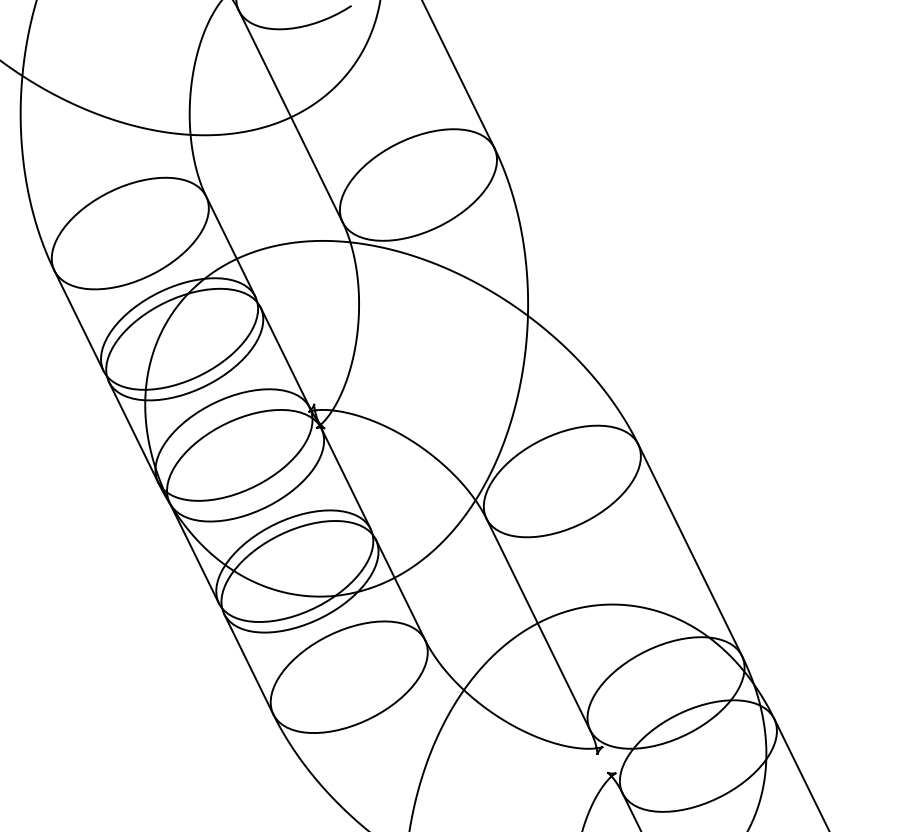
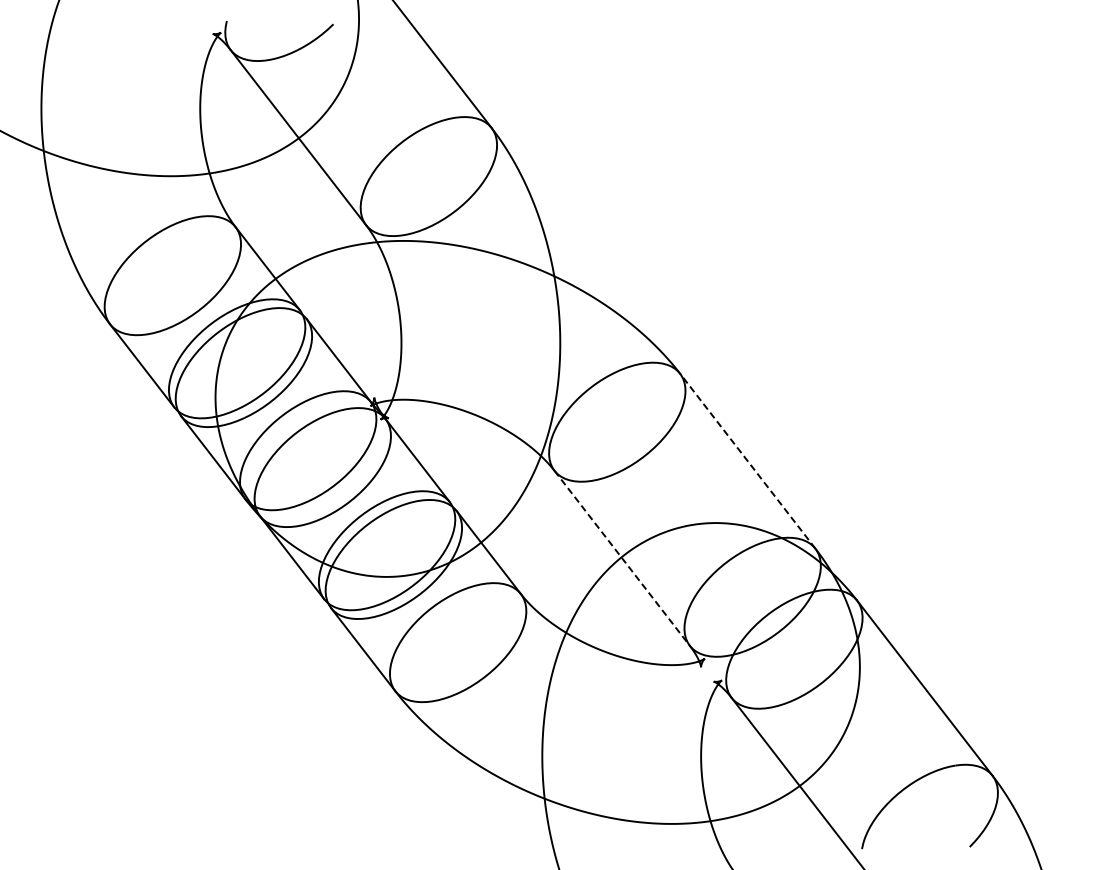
line: (689, 550) -> (747, 461), solid -> dashed
line: (538, 624) -> (622, 558), solid -> dashed

